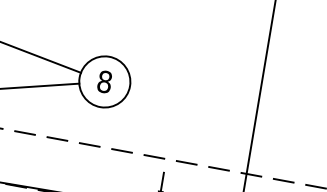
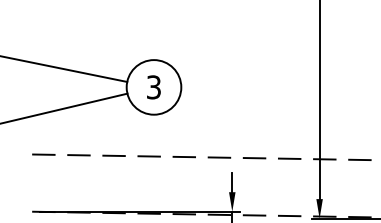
text: (104, 81) -> (153, 87), 8 -> 3

